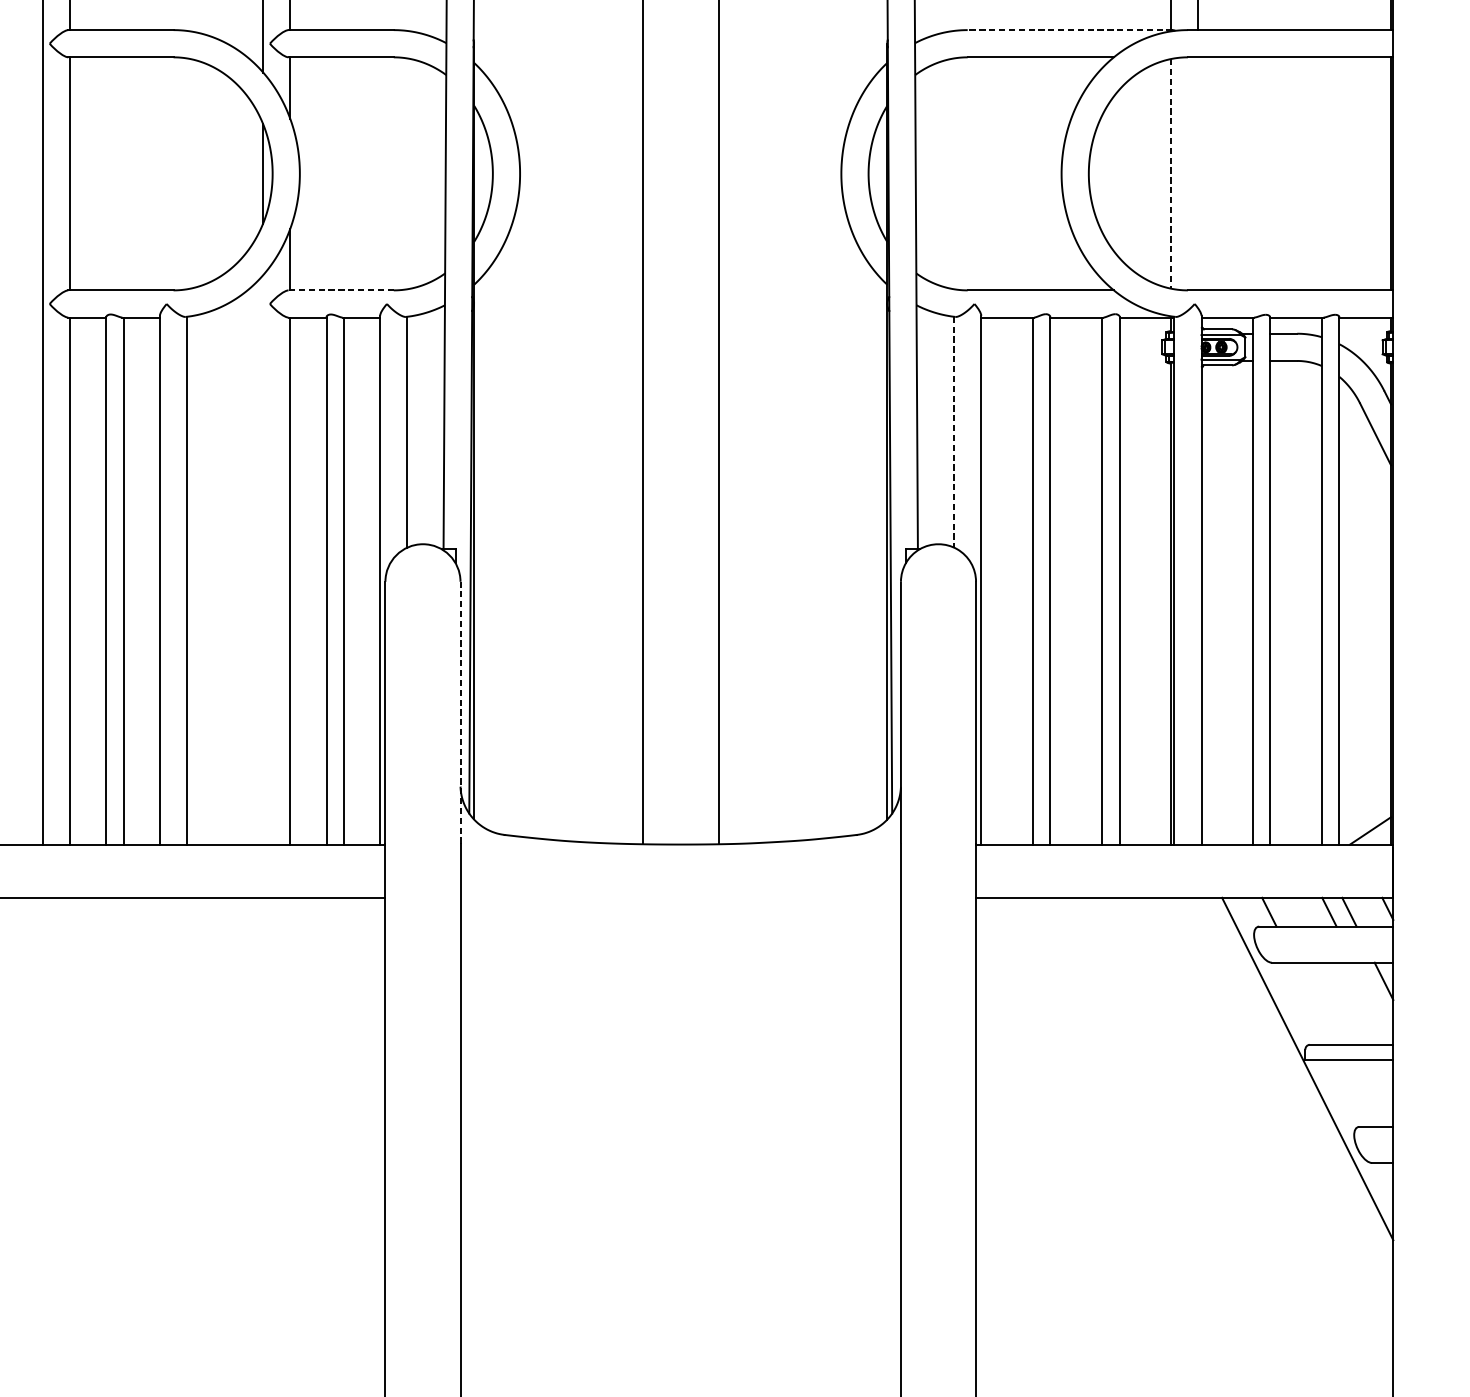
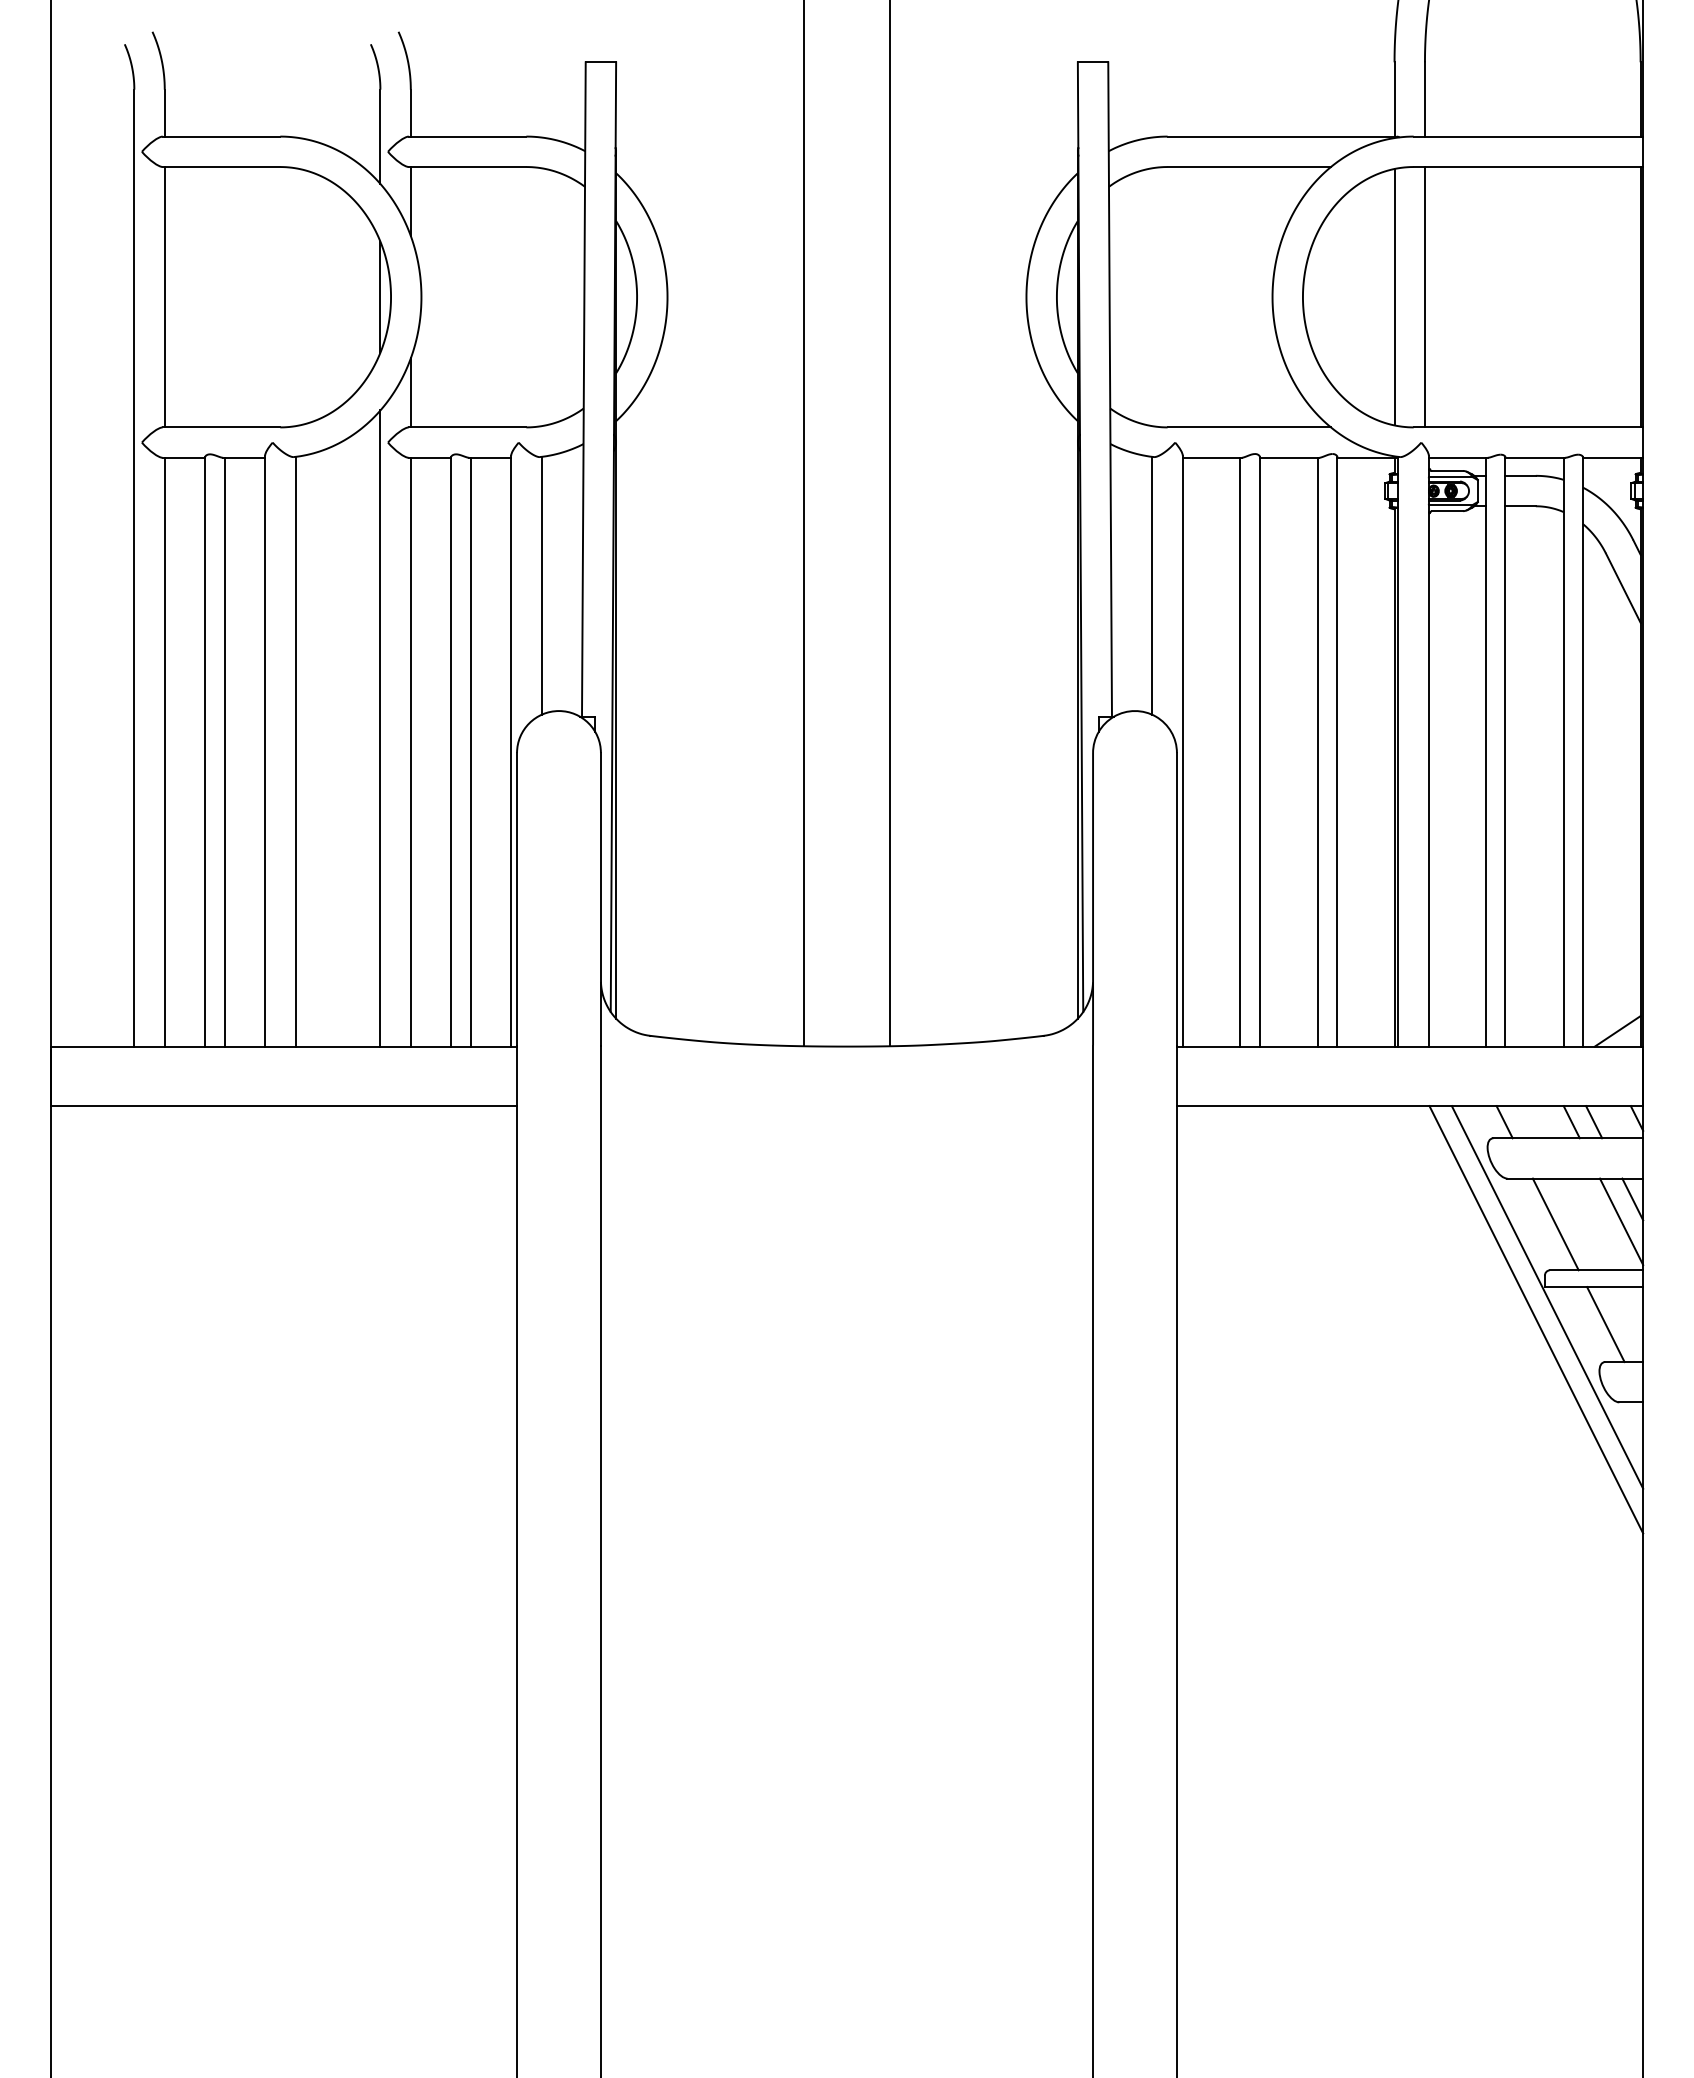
line: (1069, 30) -> (1281, 136), dashed -> solid
line: (1170, 174) -> (1394, 297), dashed -> solid
line: (1197, 174) -> (1424, 297), added
line: (341, 290) -> (467, 427), dashed -> solid
line: (954, 431) -> (1152, 585), dashed -> solid
line: (263, 559) -> (380, 728), added
line: (460, 712) -> (600, 898), dashed -> solid
line: (1373, 1001) -> (1621, 1221), added
line: (1314, 1003) -> (1555, 1224), added
line: (1297, 1088) -> (1536, 1319), added
line: (1359, 1093) -> (1605, 1324), added

